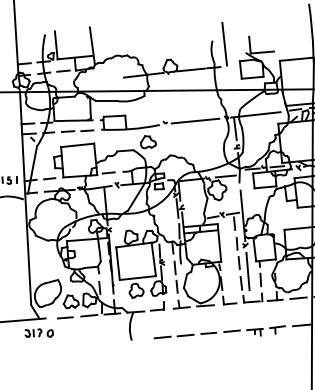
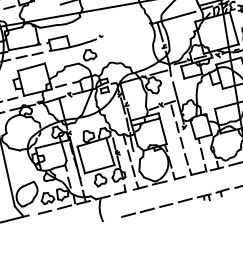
line: (195, 120) -> (125, 30), removed
line: (247, 271) -> (189, 148), removed
part: (38, 332) -> (24, 228), removed

